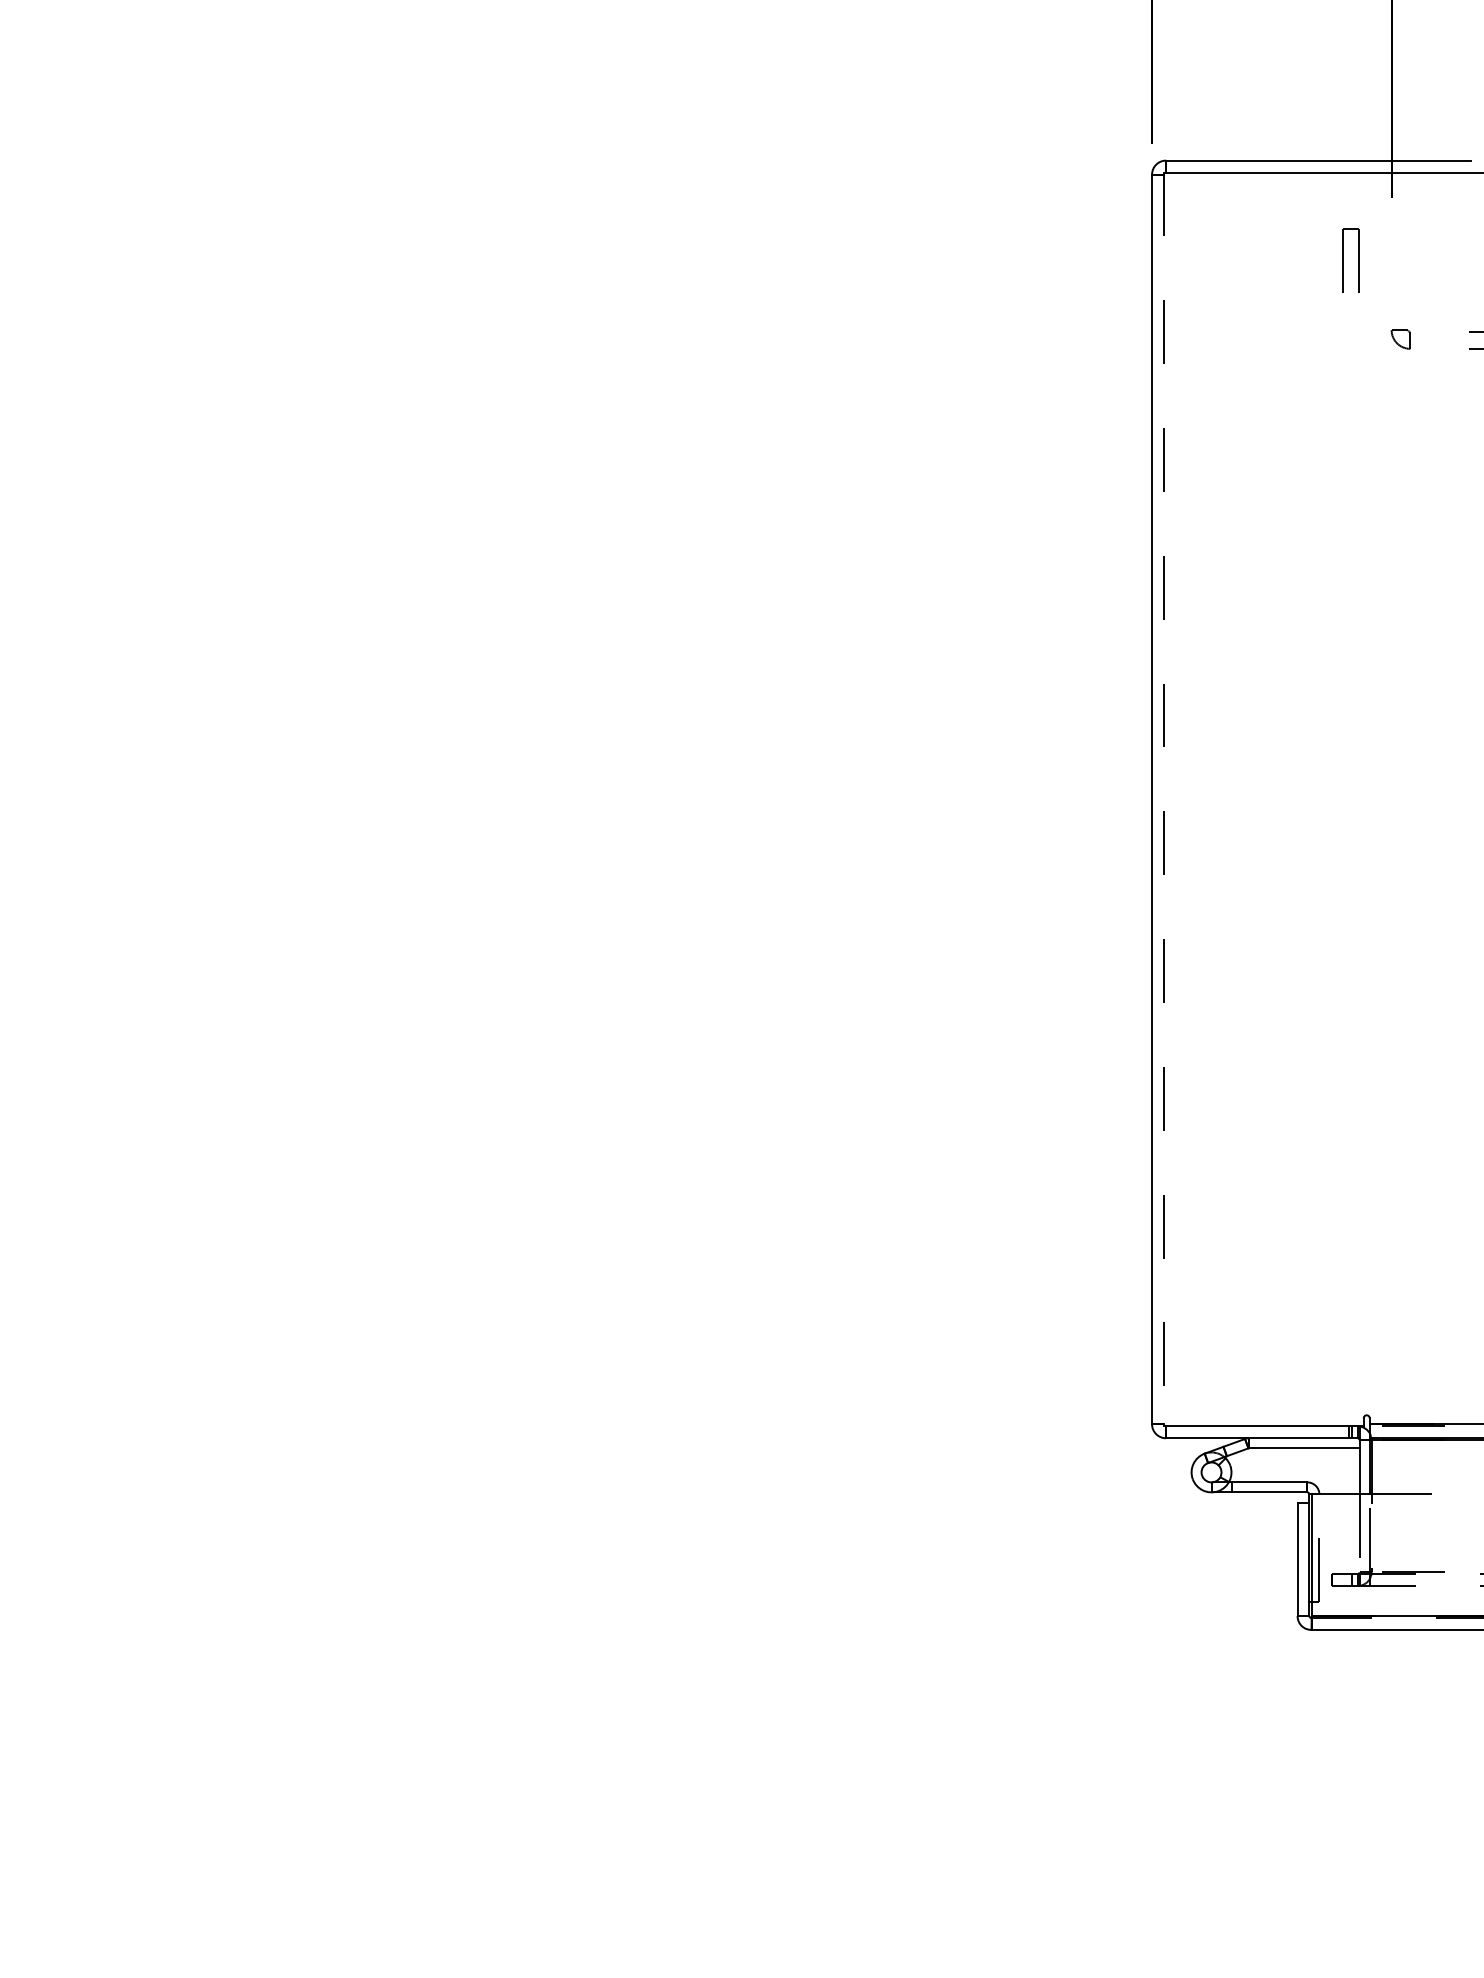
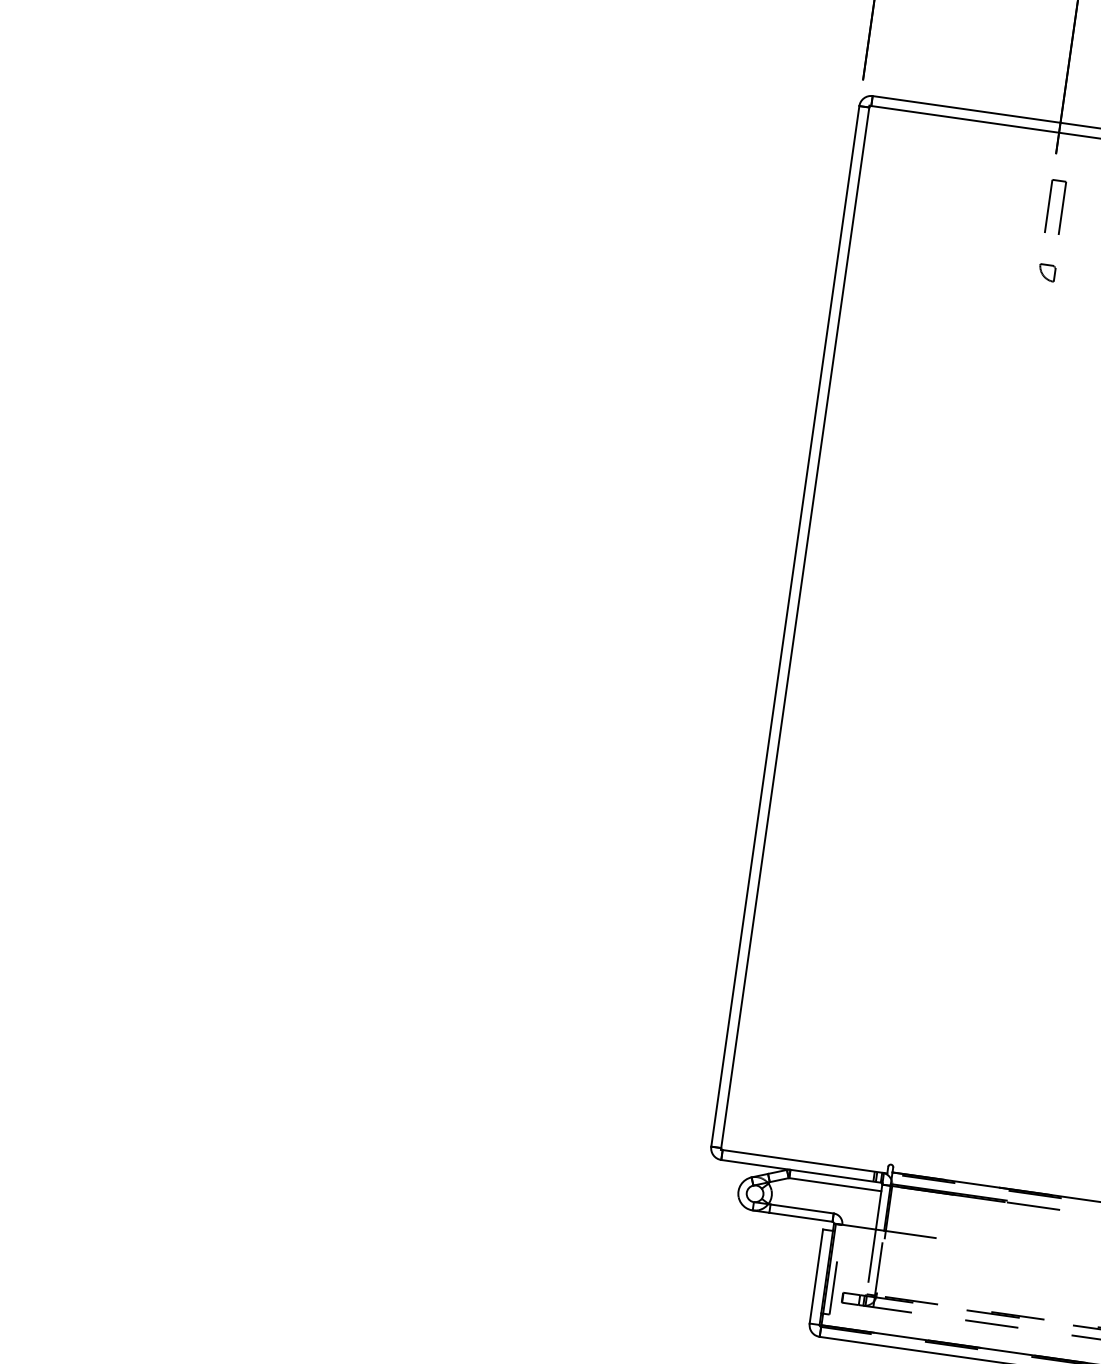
part: (1343, 260) -> (1049, 206), moved
line: (1163, 799) -> (794, 627), dashed -> solid

